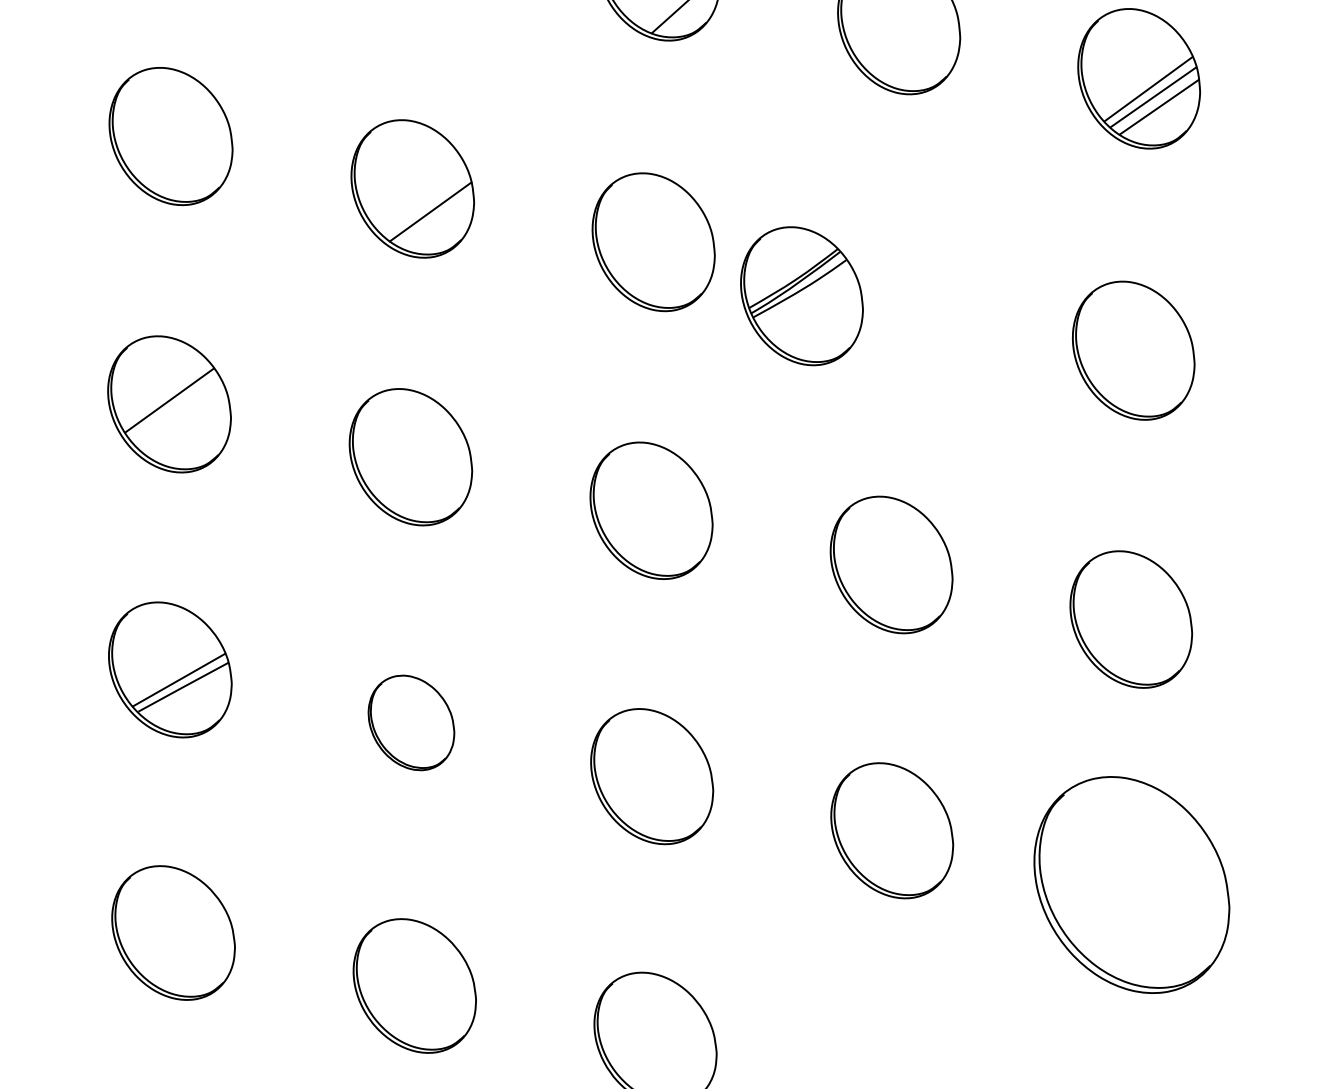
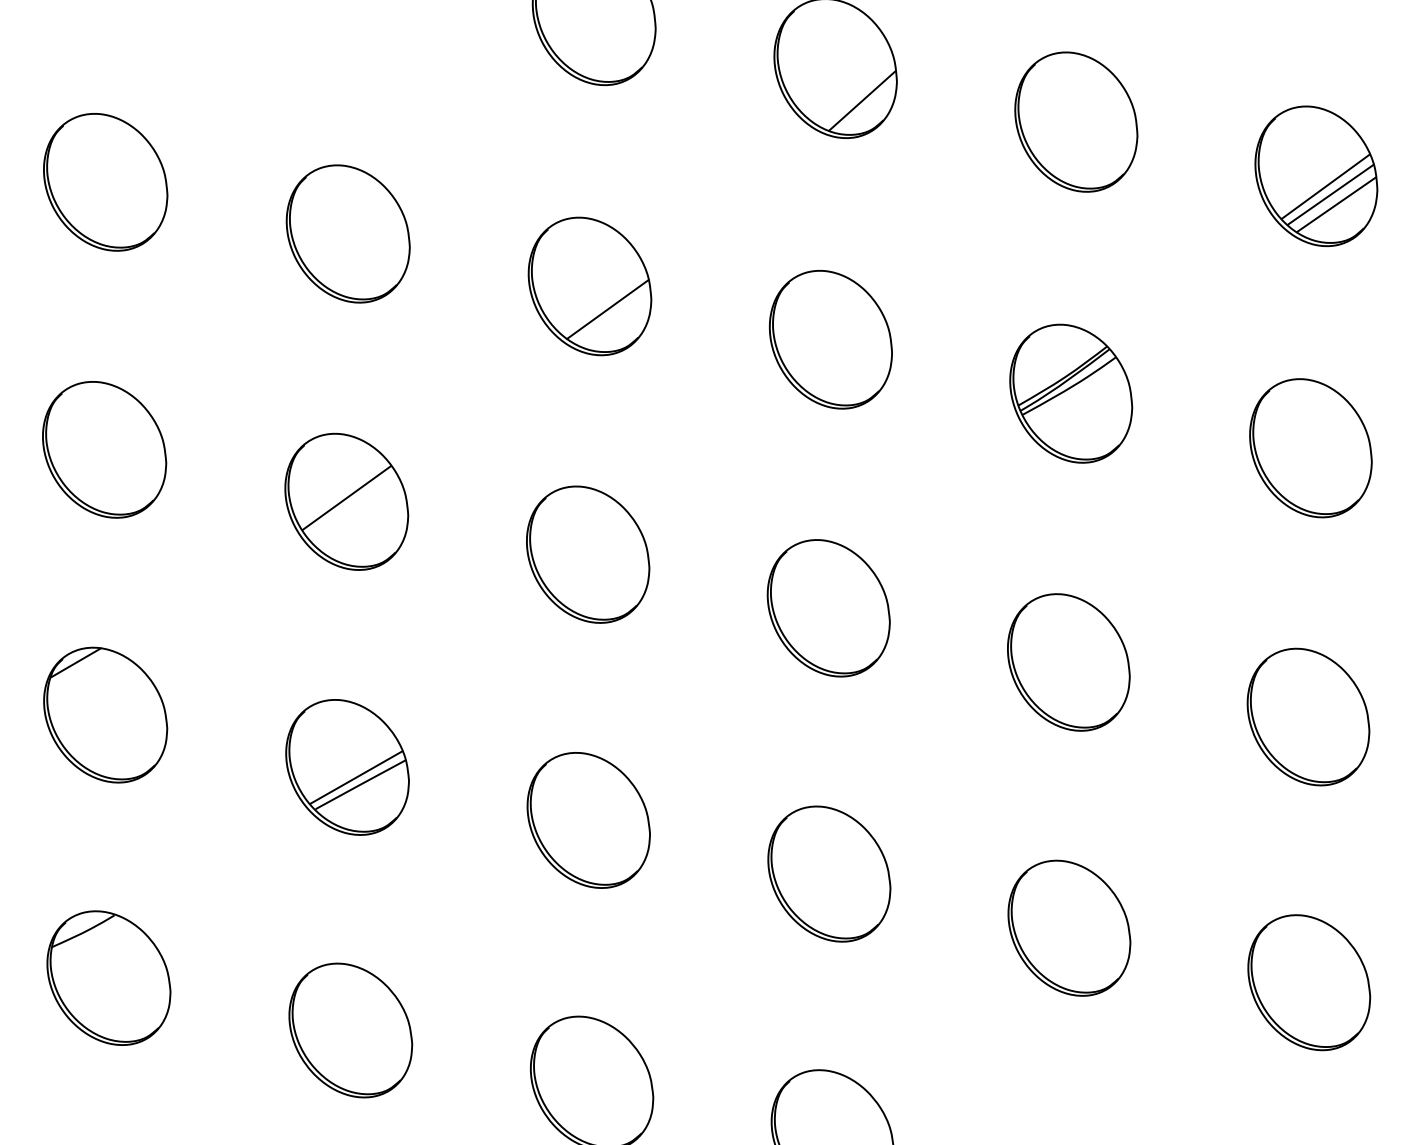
part: (802, 296) -> (1071, 393), moved
part: (411, 723) -> (588, 820), size x1.43
part: (1132, 885) -> (1309, 982), size x0.62

